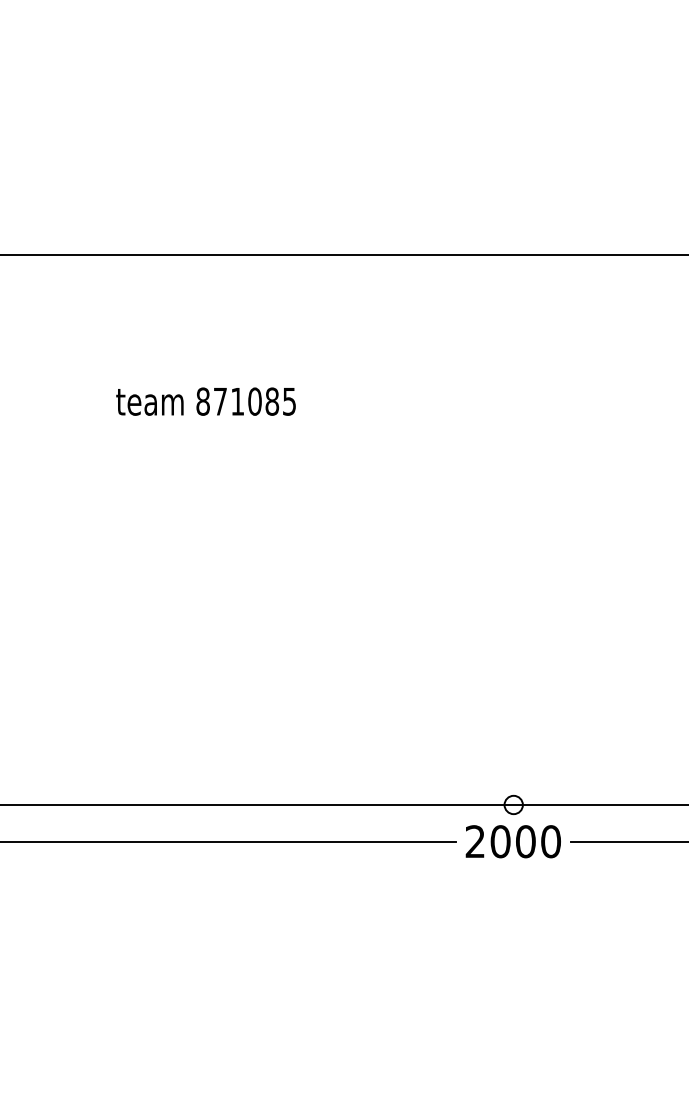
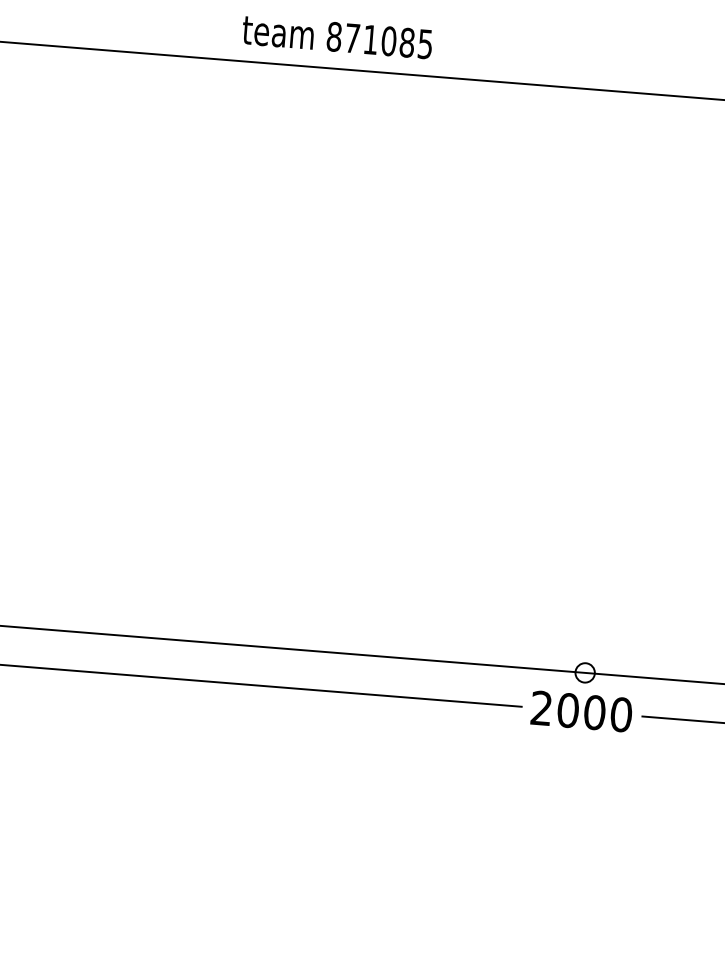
text: (205, 401) -> (336, 36), moved

